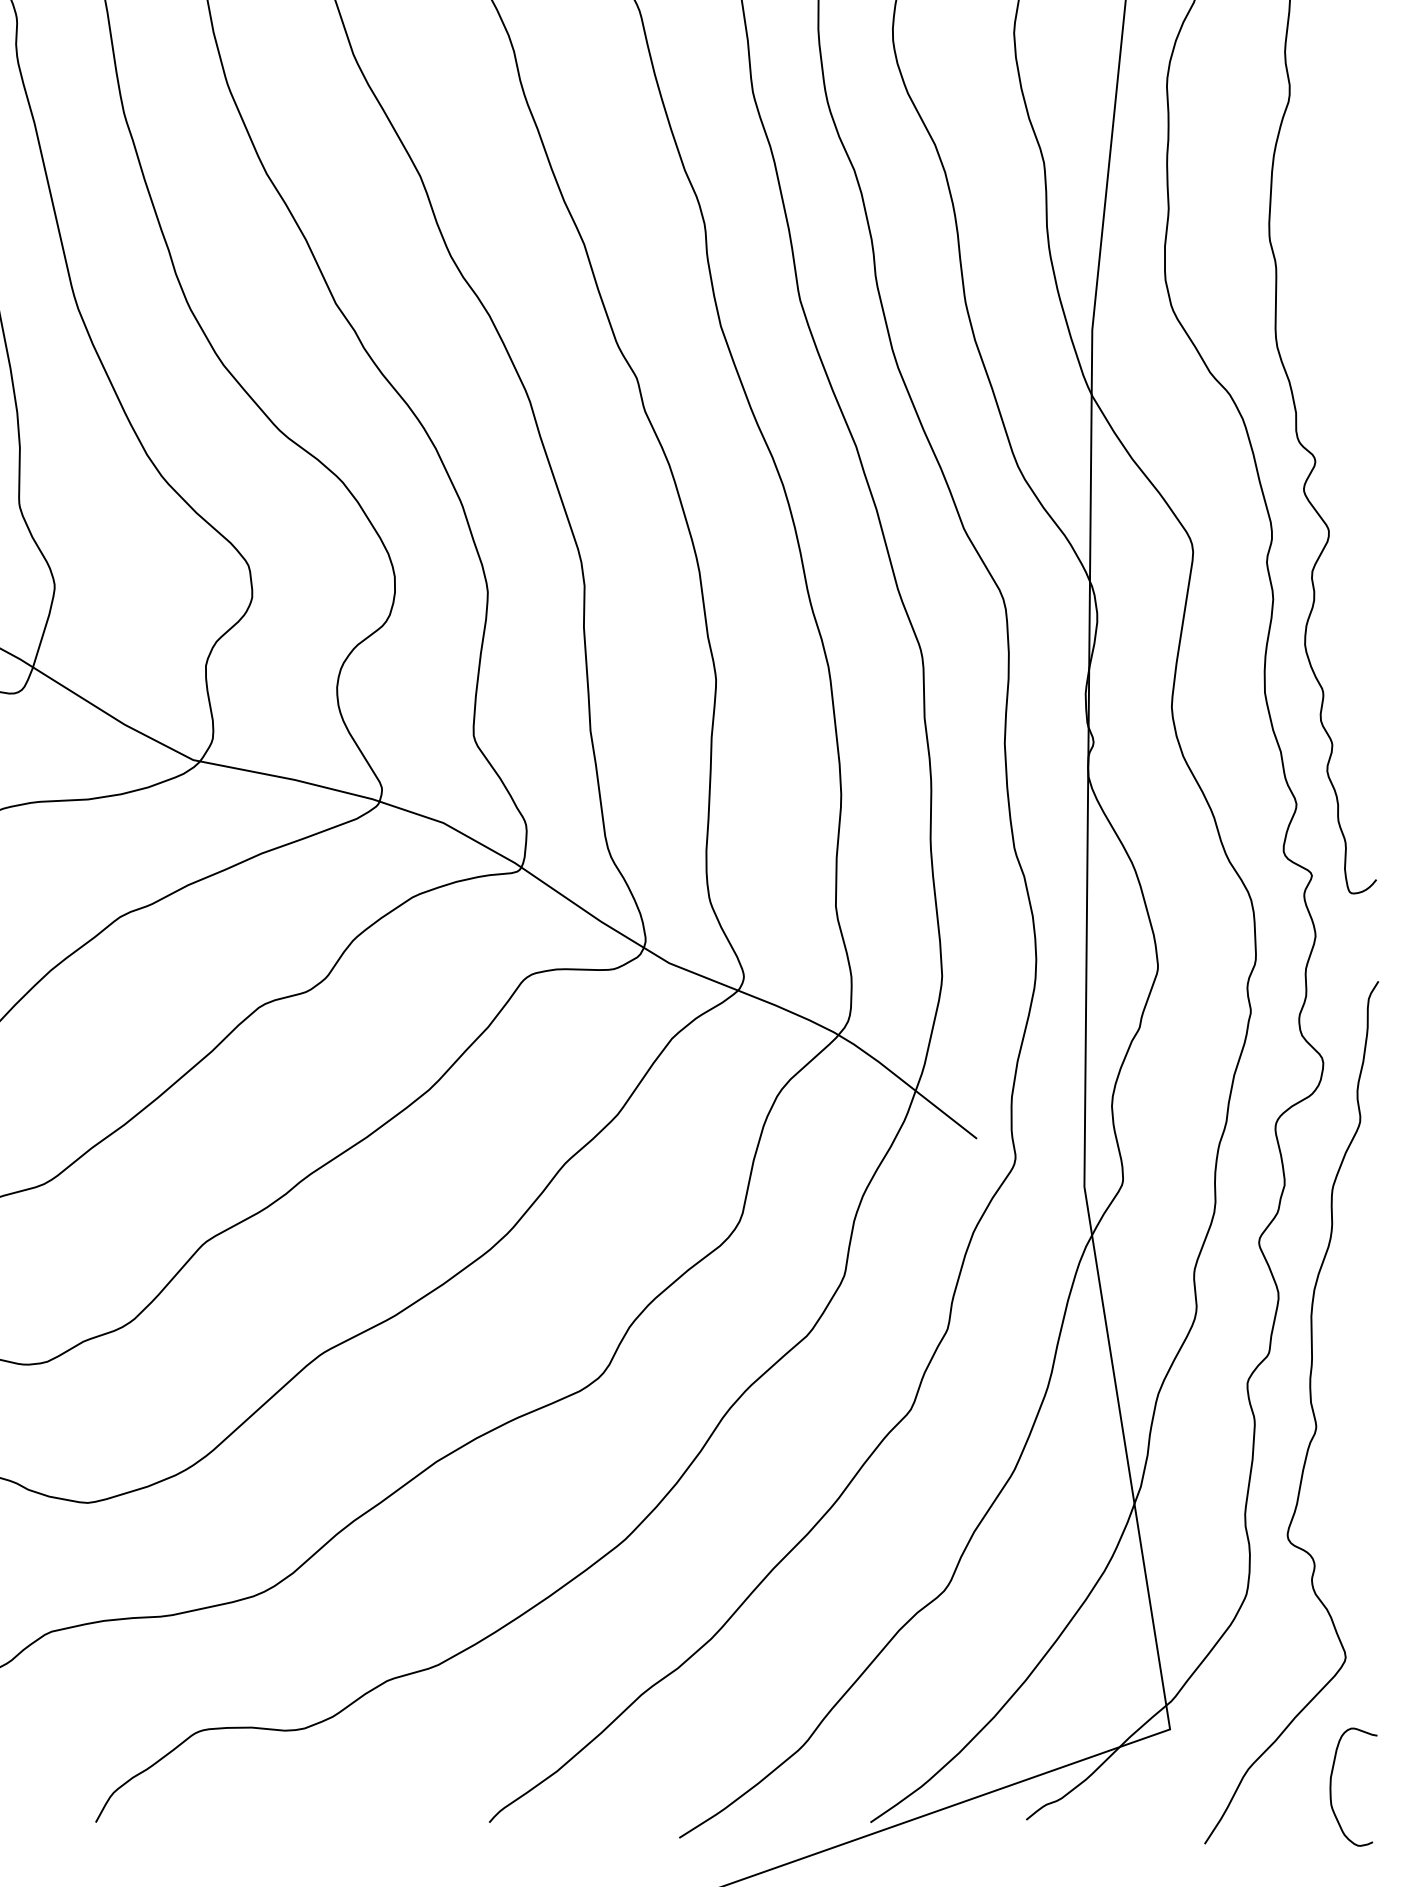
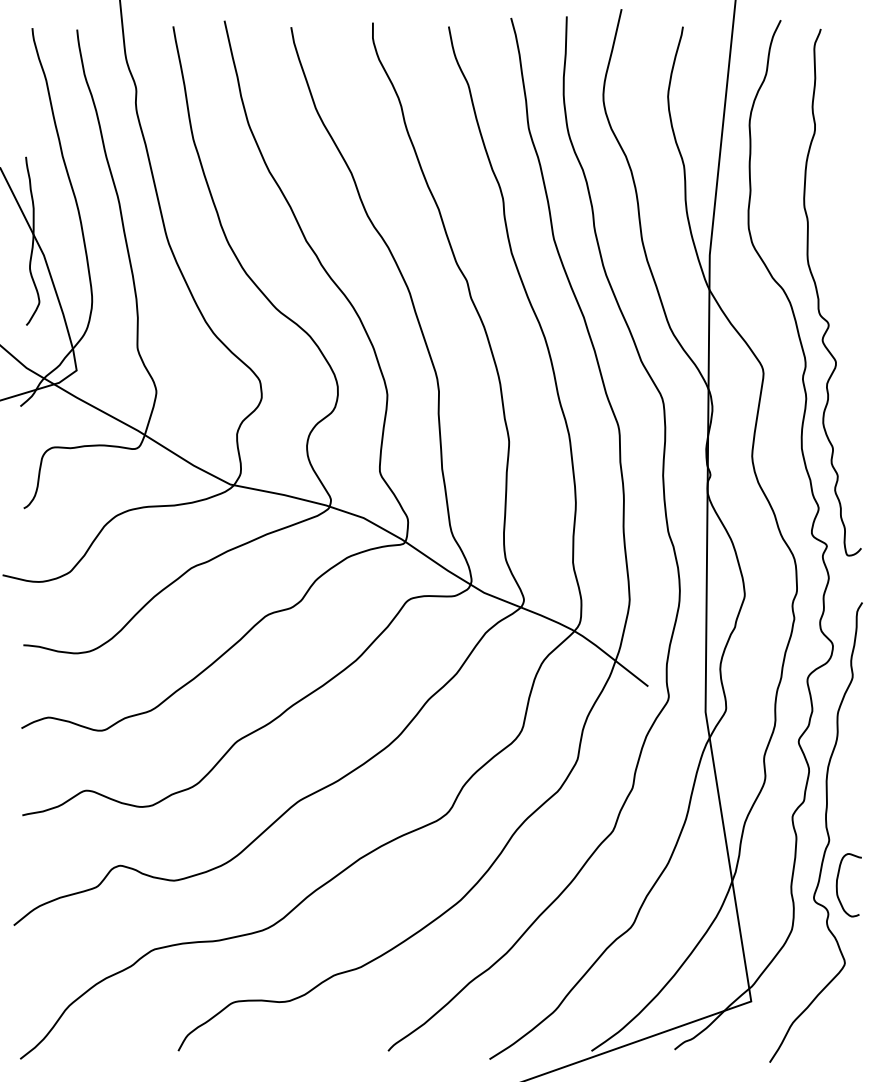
curve: (1331, 1787) -> (837, 885), moved

